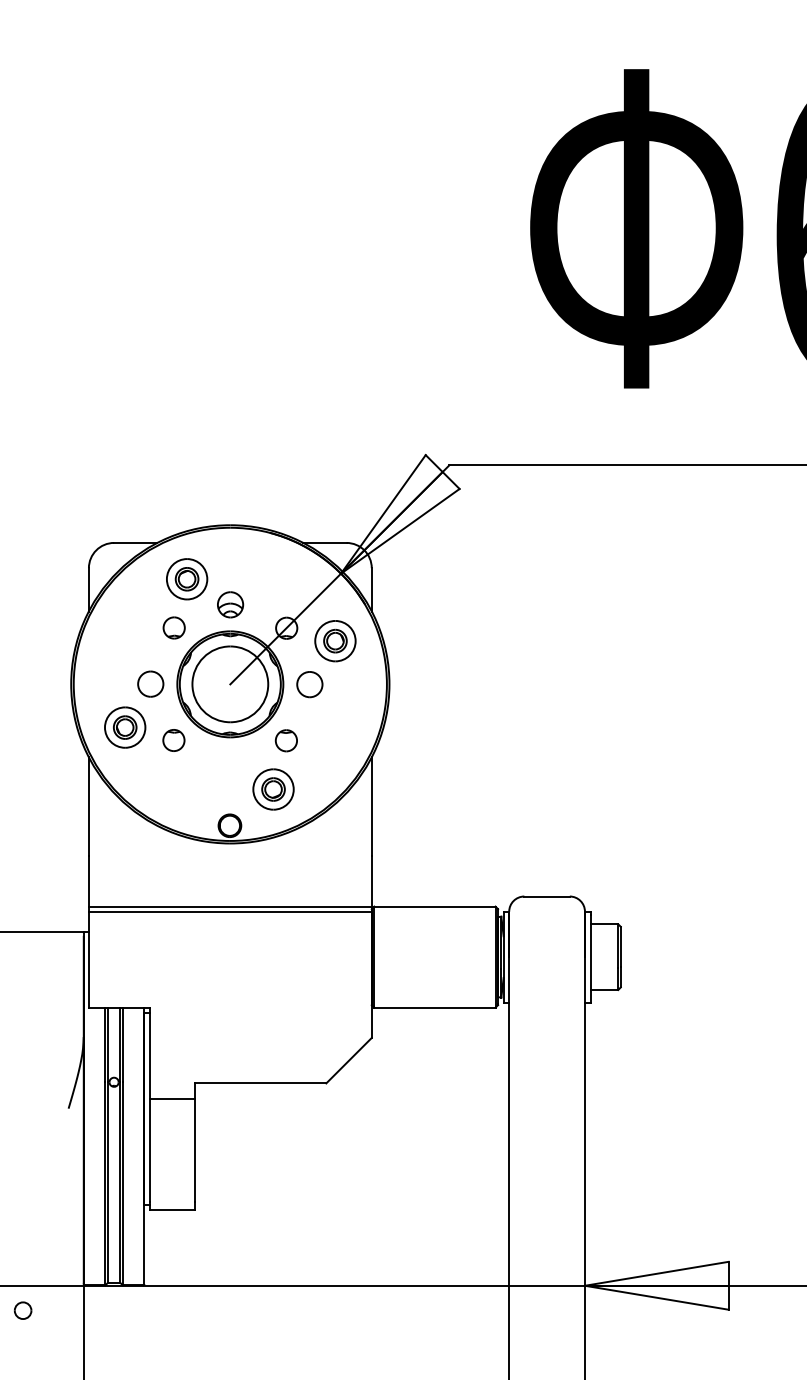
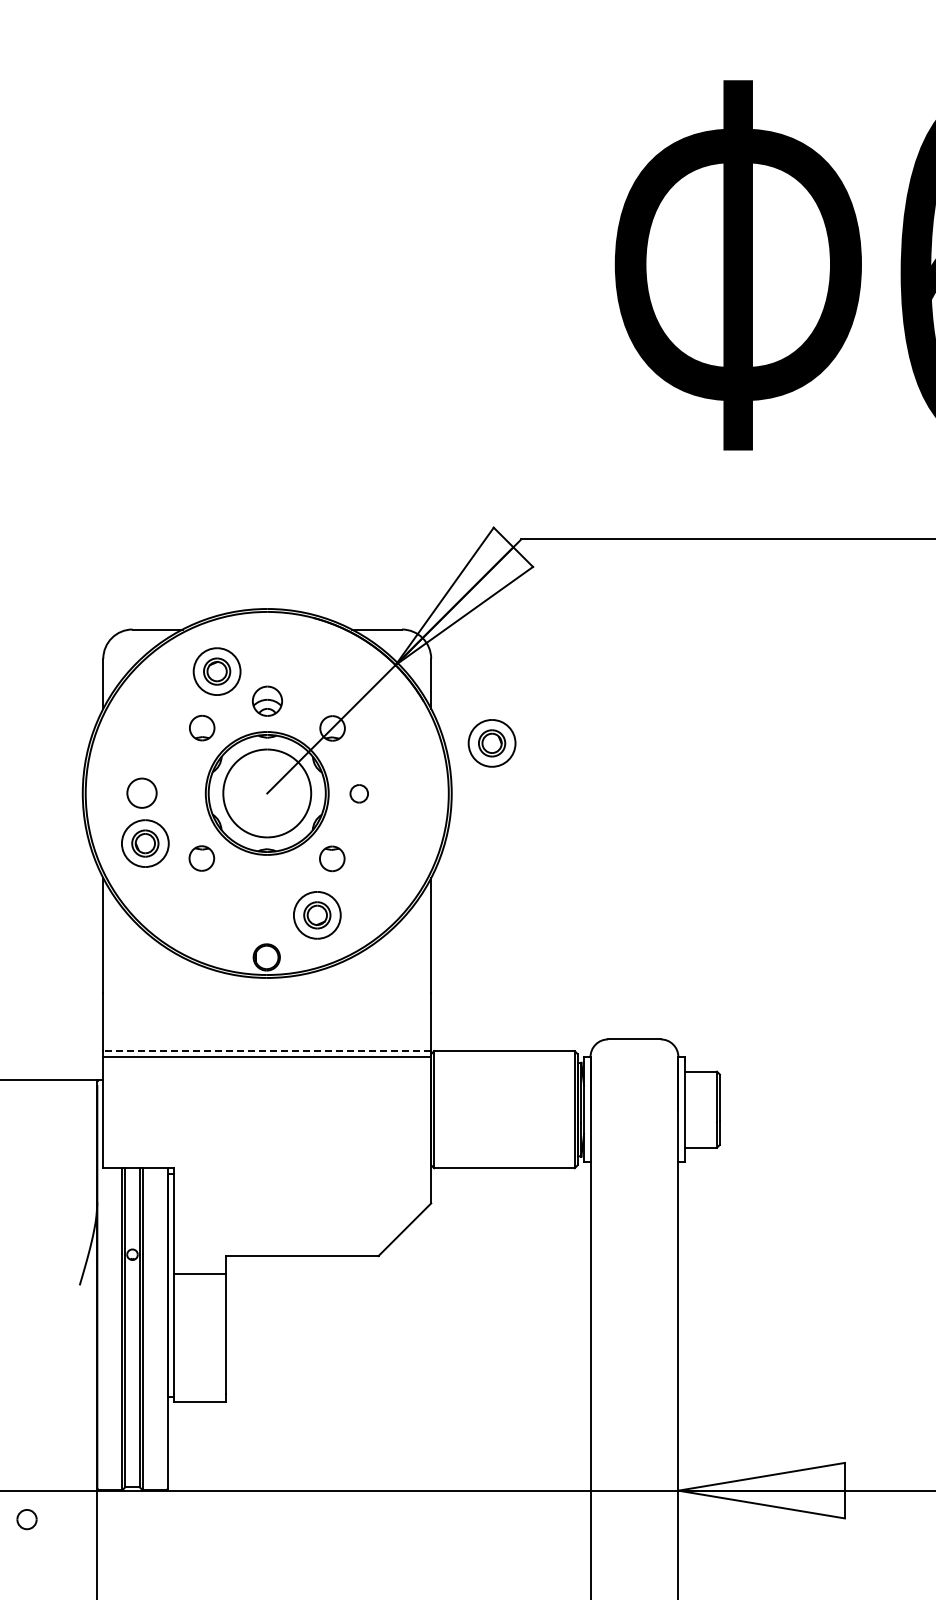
part: (334, 641) -> (491, 743), moved
part: (150, 683) -> (141, 792), moved
part: (309, 684) -> (358, 793), size x0.6
line: (230, 906) -> (267, 1051), solid -> dashed

